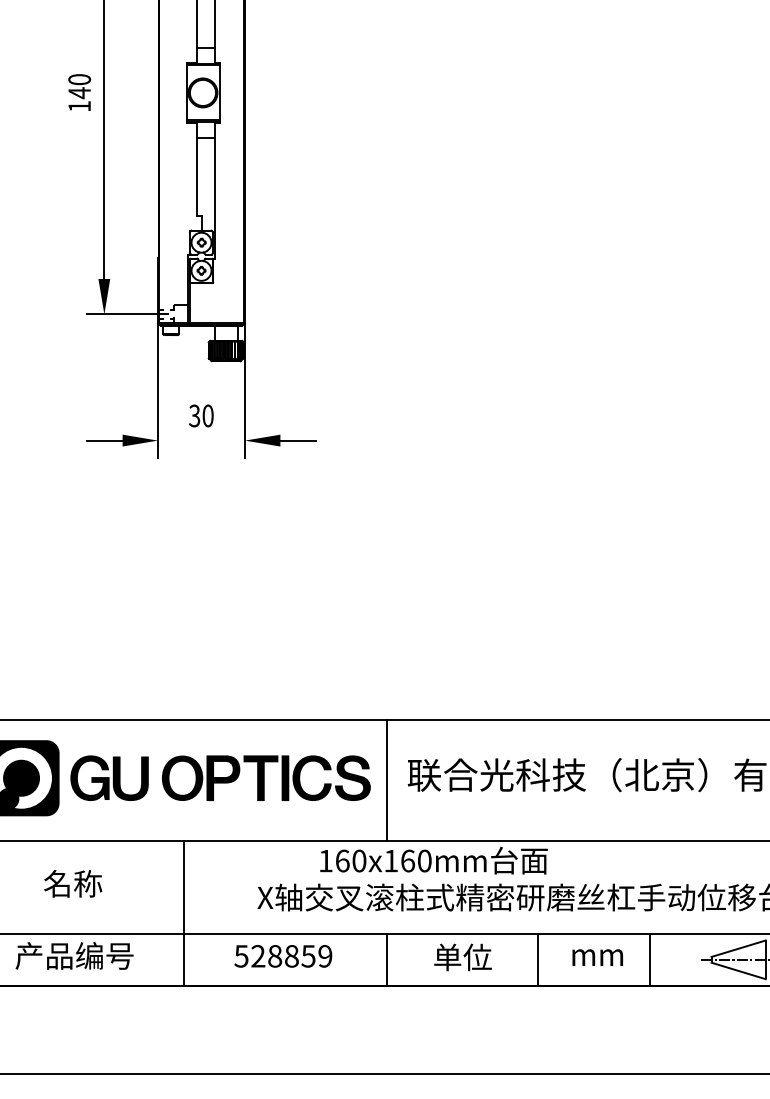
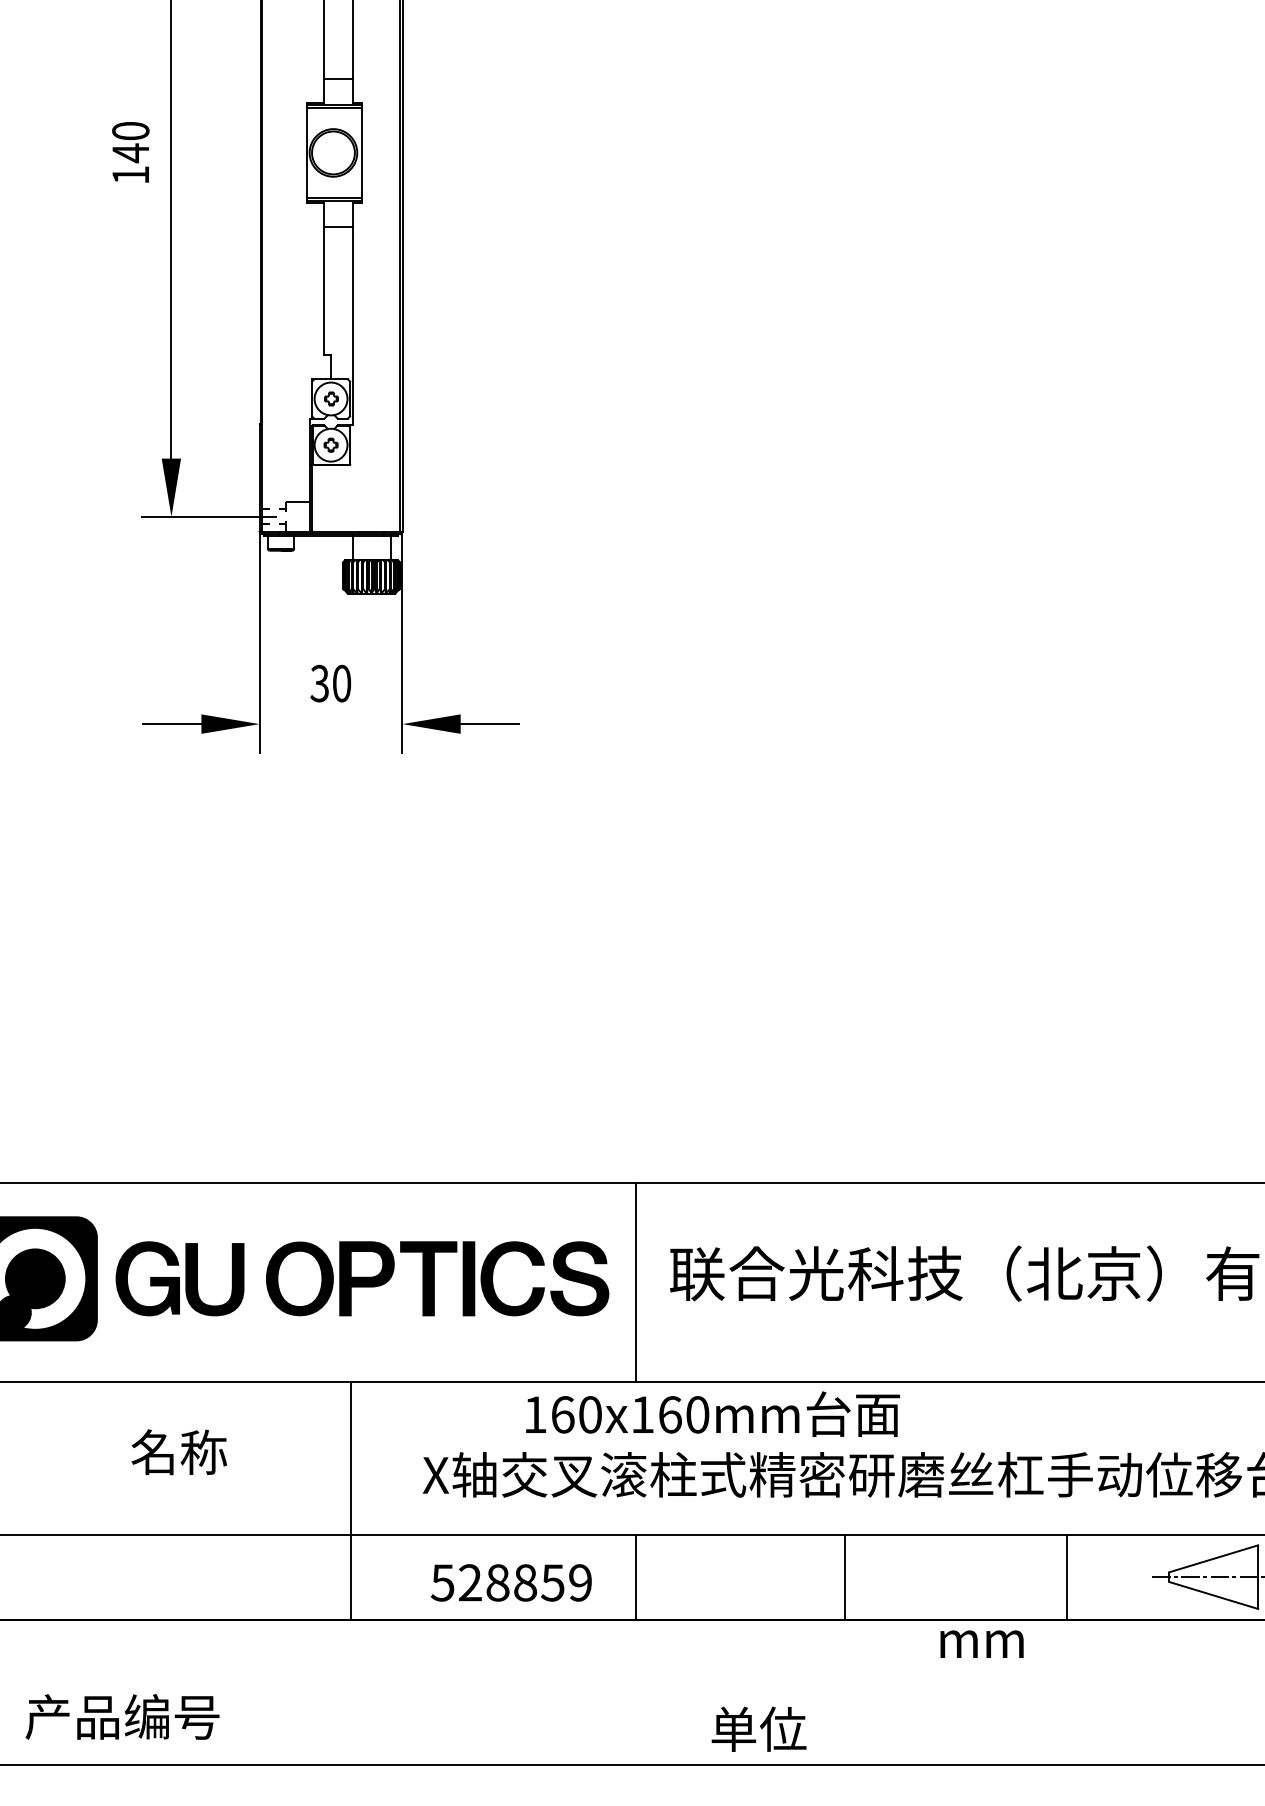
text: (73, 883) -> (179, 1451), moved
line: (184, 913) -> (350, 1501), moved
text: (74, 955) -> (122, 1716), moved
text: (283, 956) -> (511, 1583), moved
text: (462, 957) -> (758, 1729), moved
text: (597, 957) -> (981, 1643), moved
line: (538, 959) -> (845, 1576), moved

